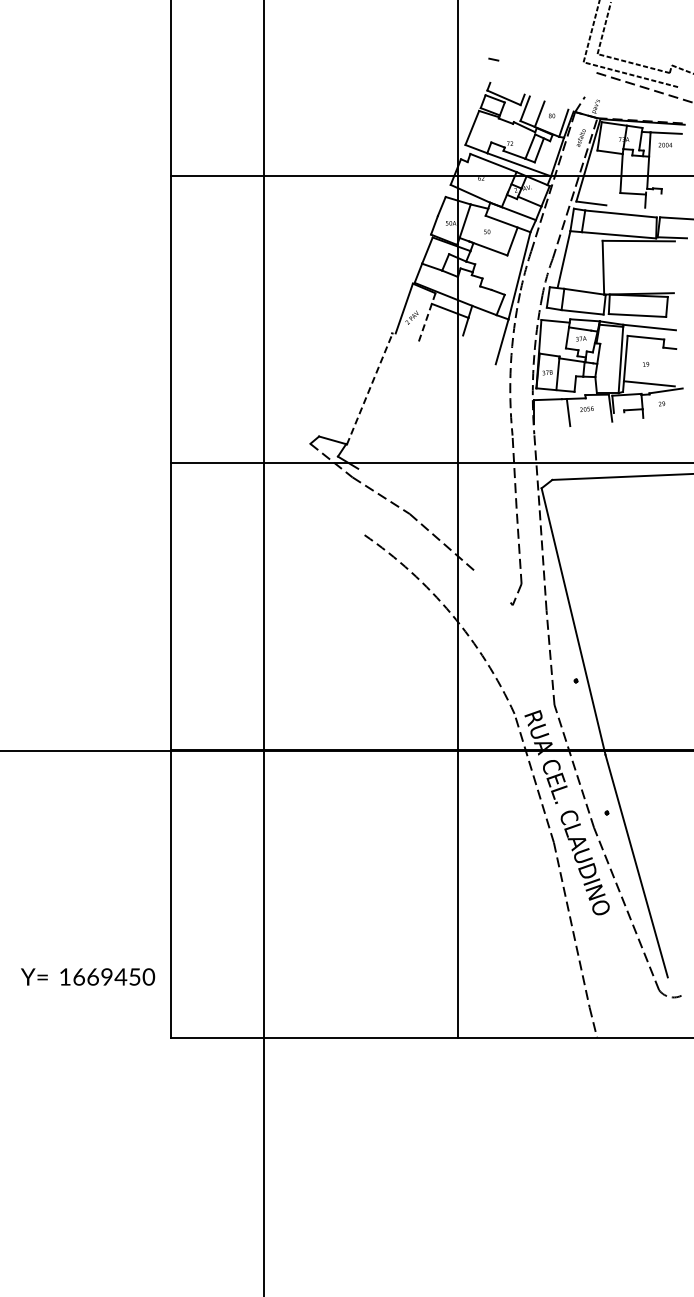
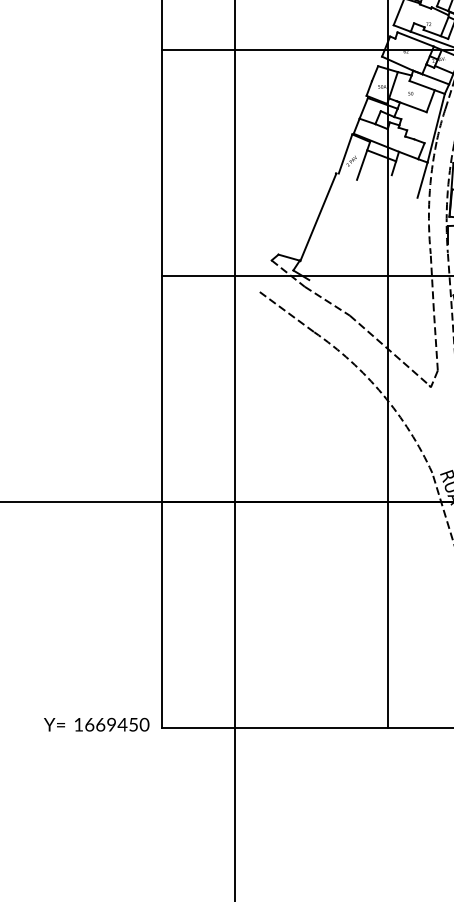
line: (427, 317) -> (363, 161), dashed -> solid
line: (369, 388) -> (318, 216), dashed -> solid
line: (328, 507) -> (285, 310), added
line: (493, 587) -> (415, 373), added
text: (88, 976) -> (97, 724), moved

